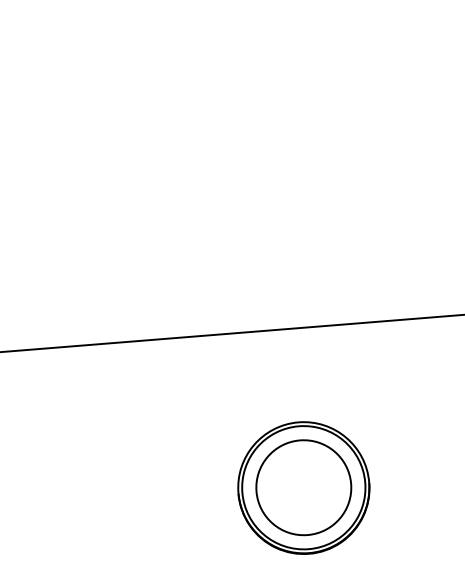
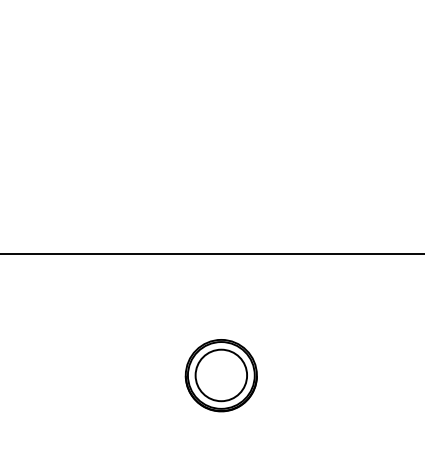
part: (302, 488) -> (220, 375), size x0.71

